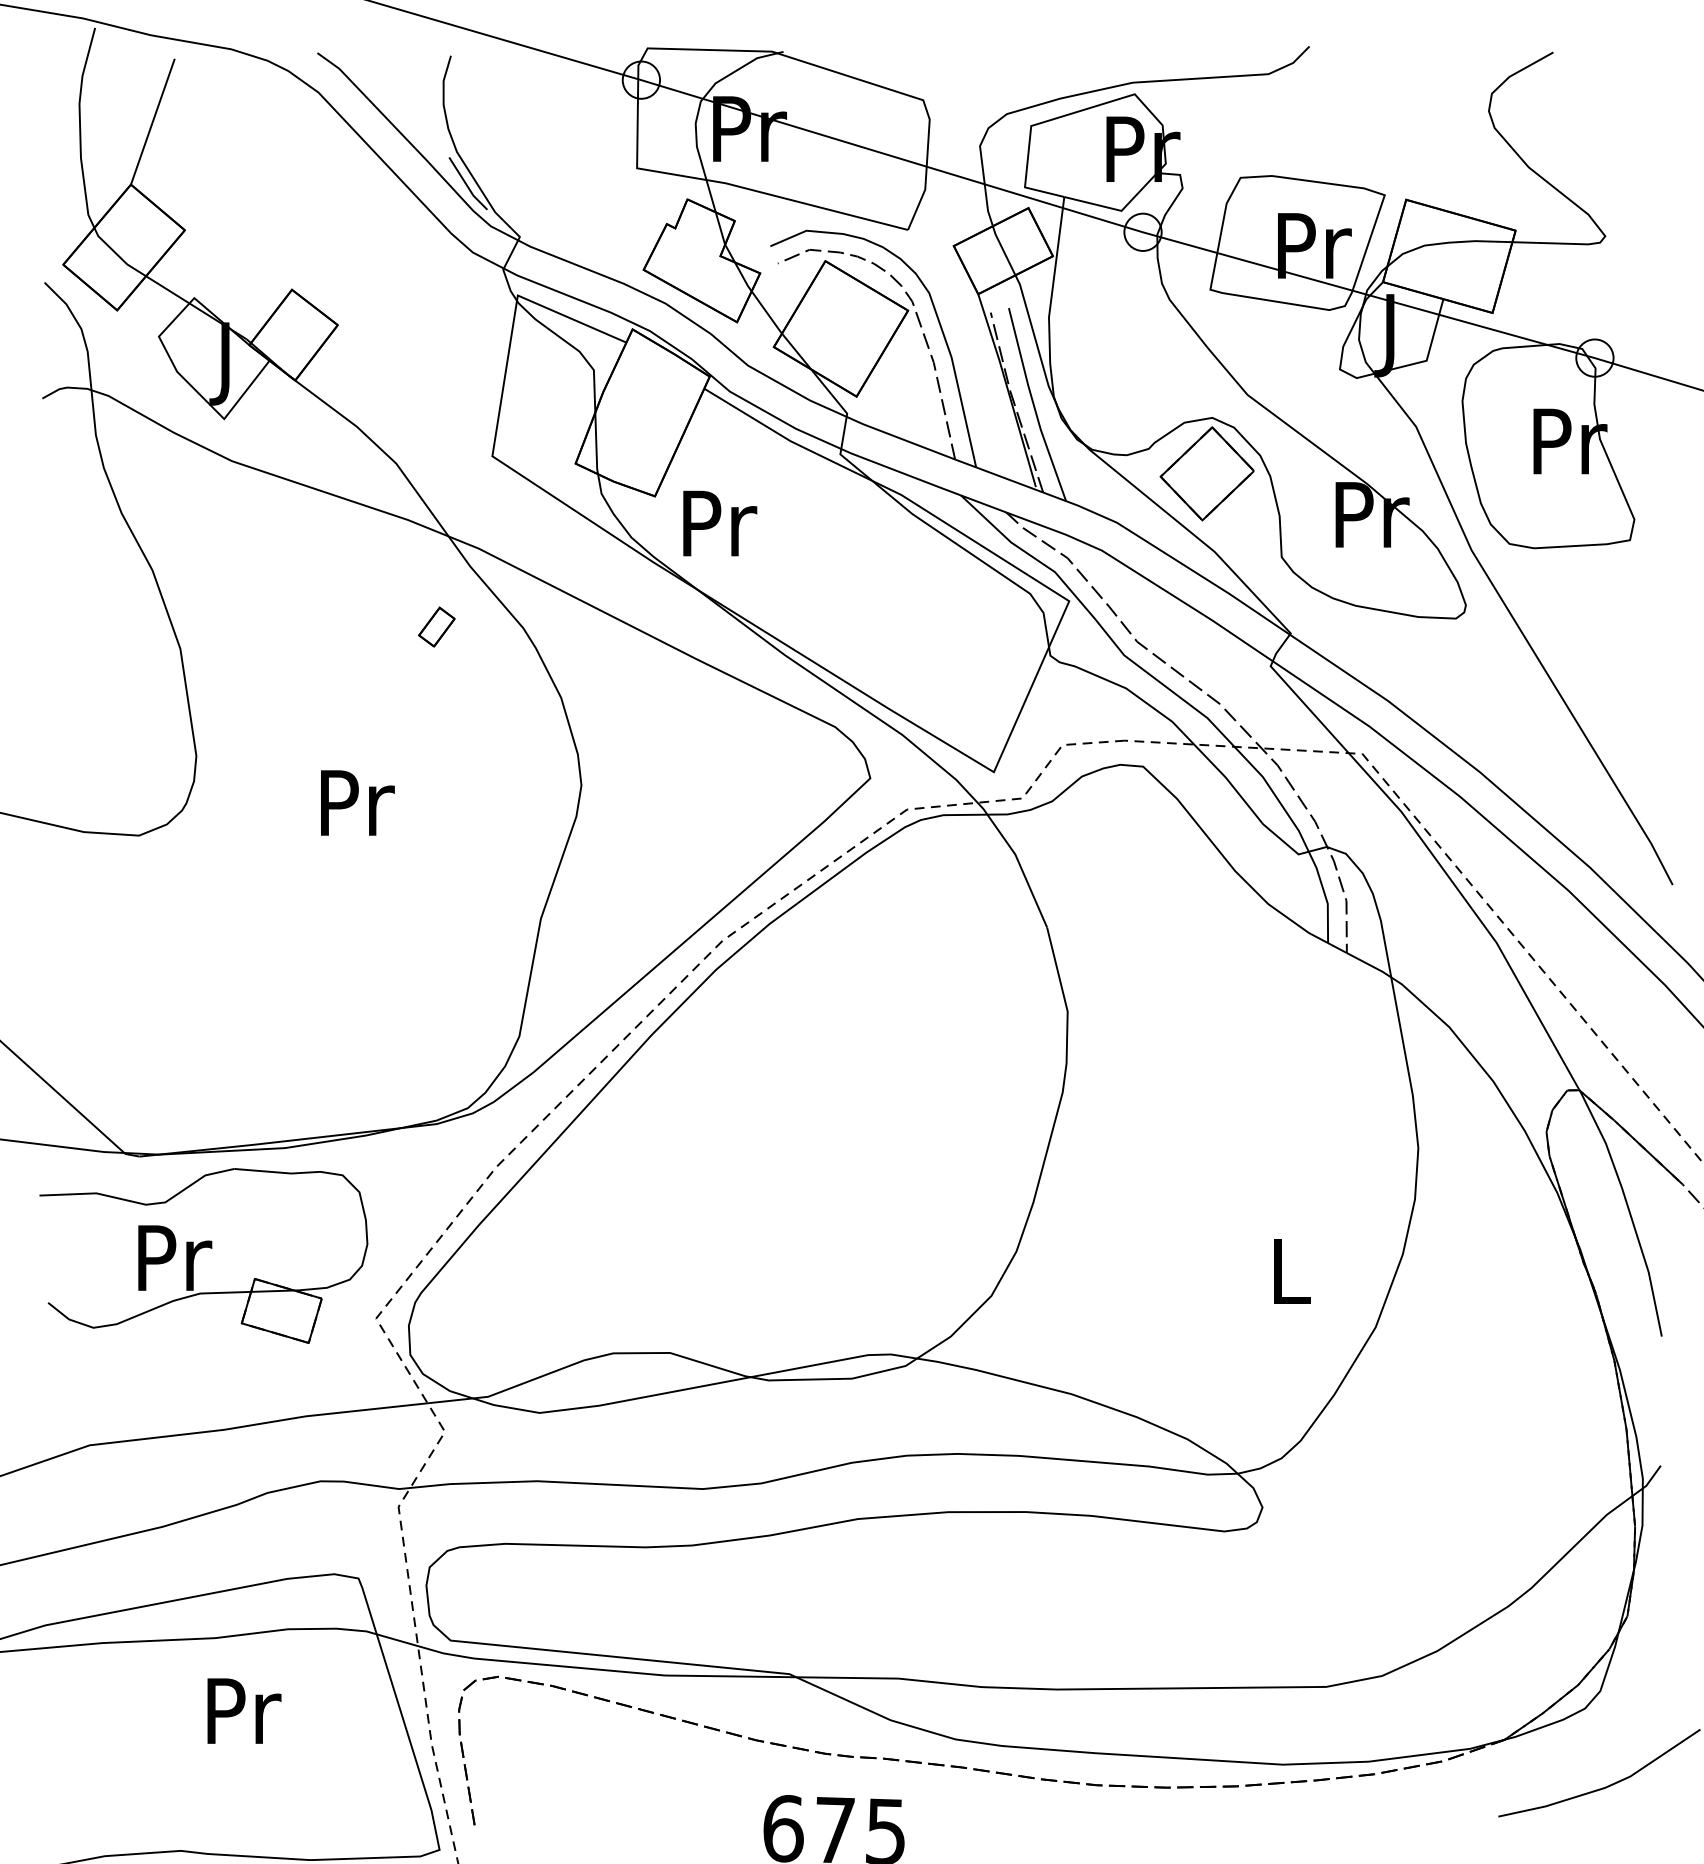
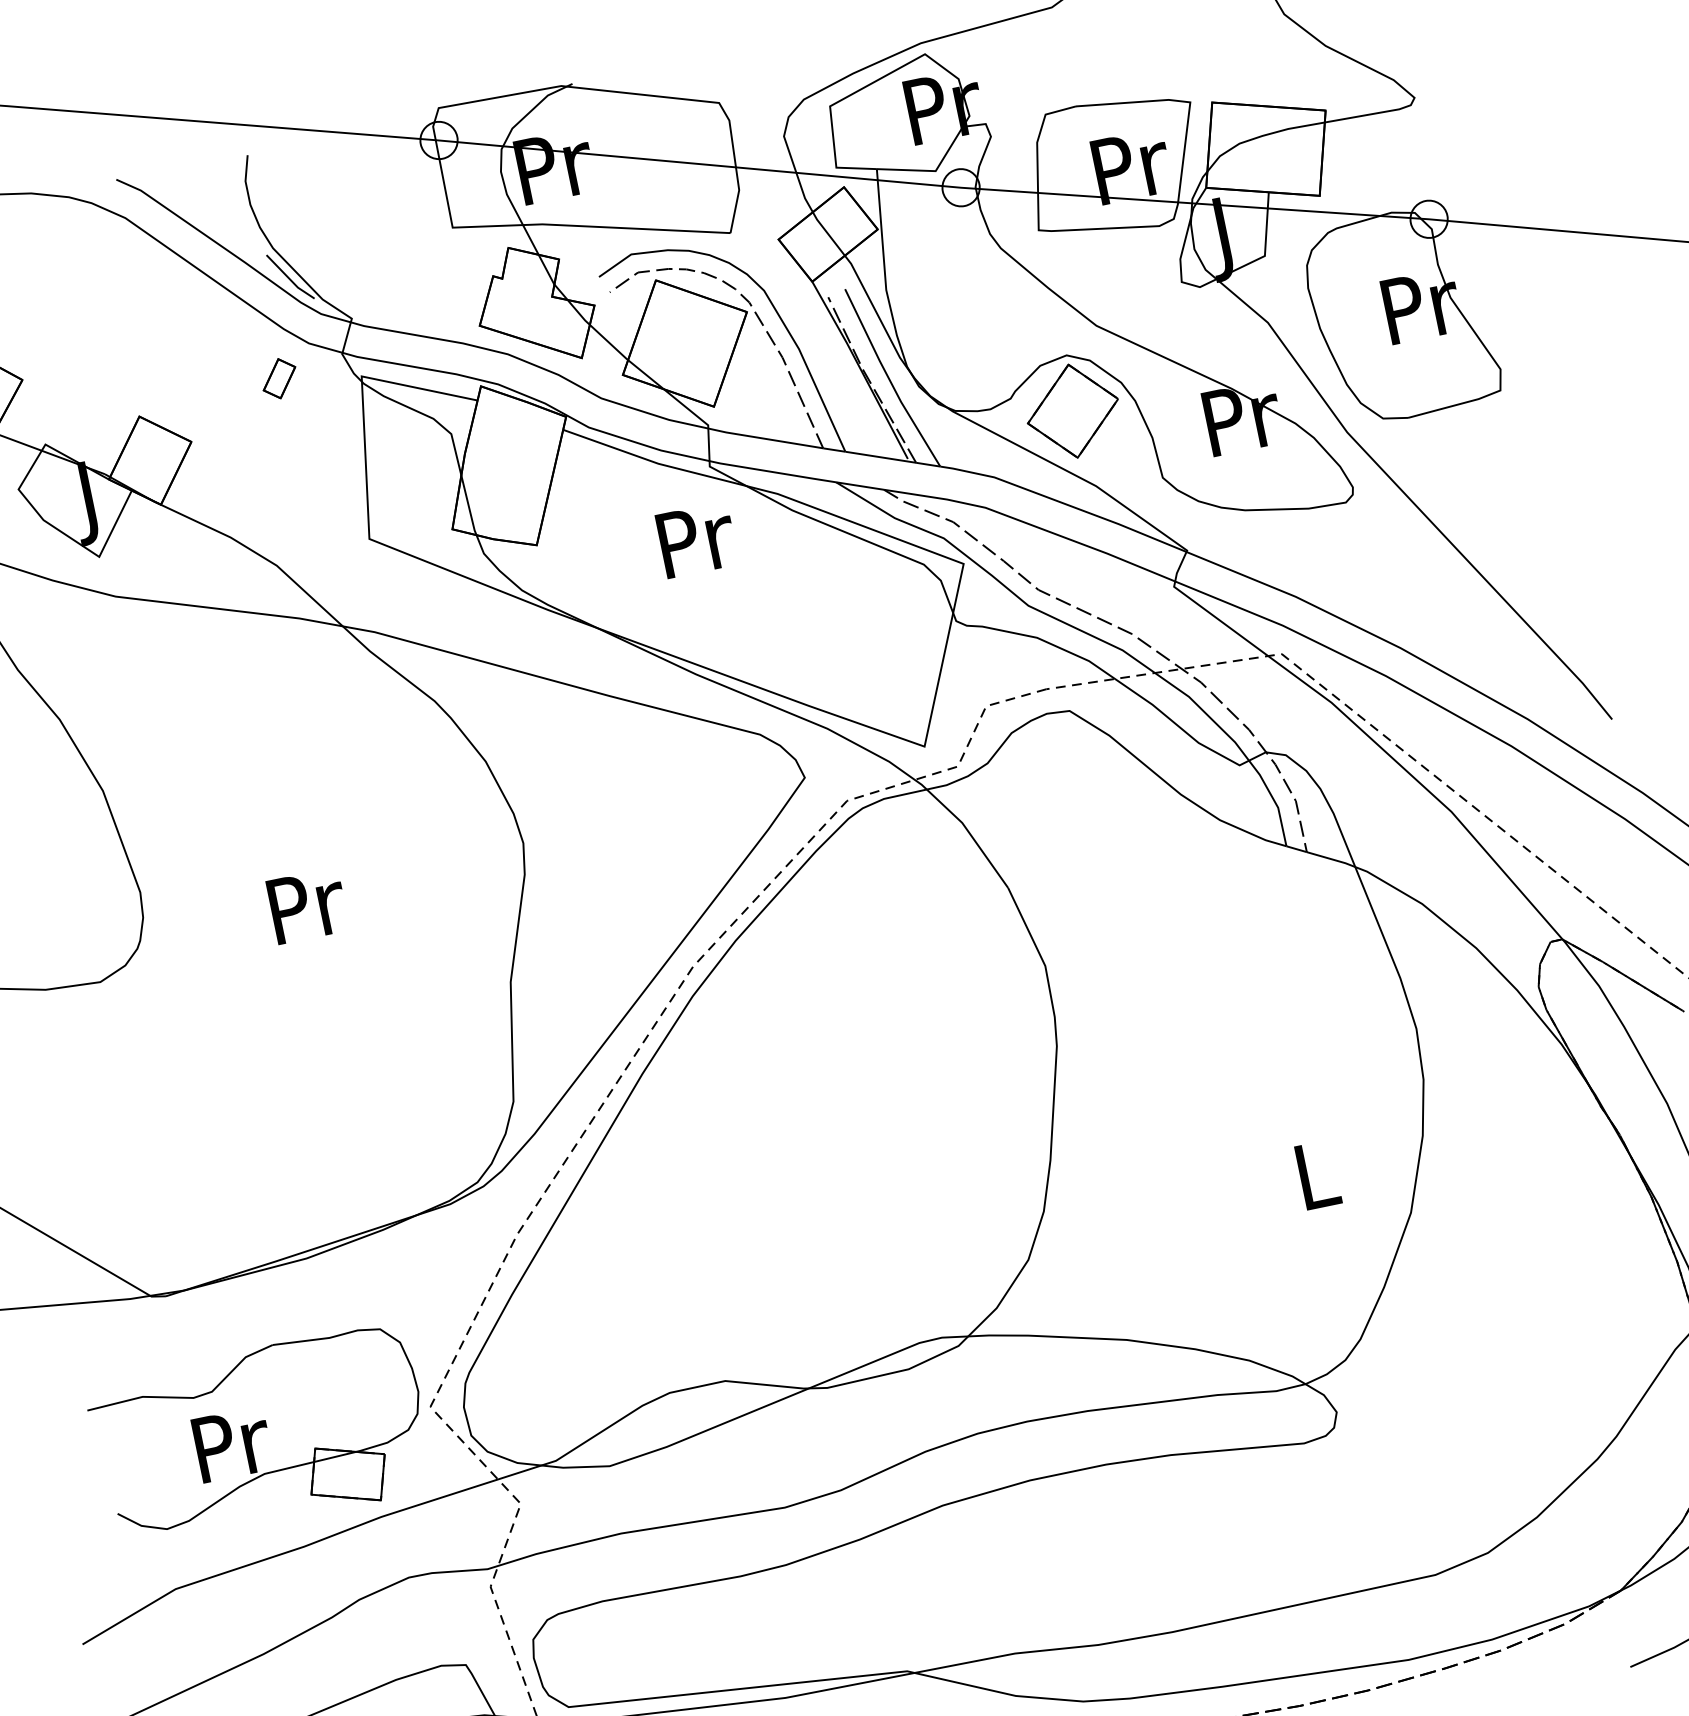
text: (720, 523) -> (697, 539), moved
part: (436, 626) -> (279, 378), moved
part: (200, 1249) -> (255, 1430), moved

